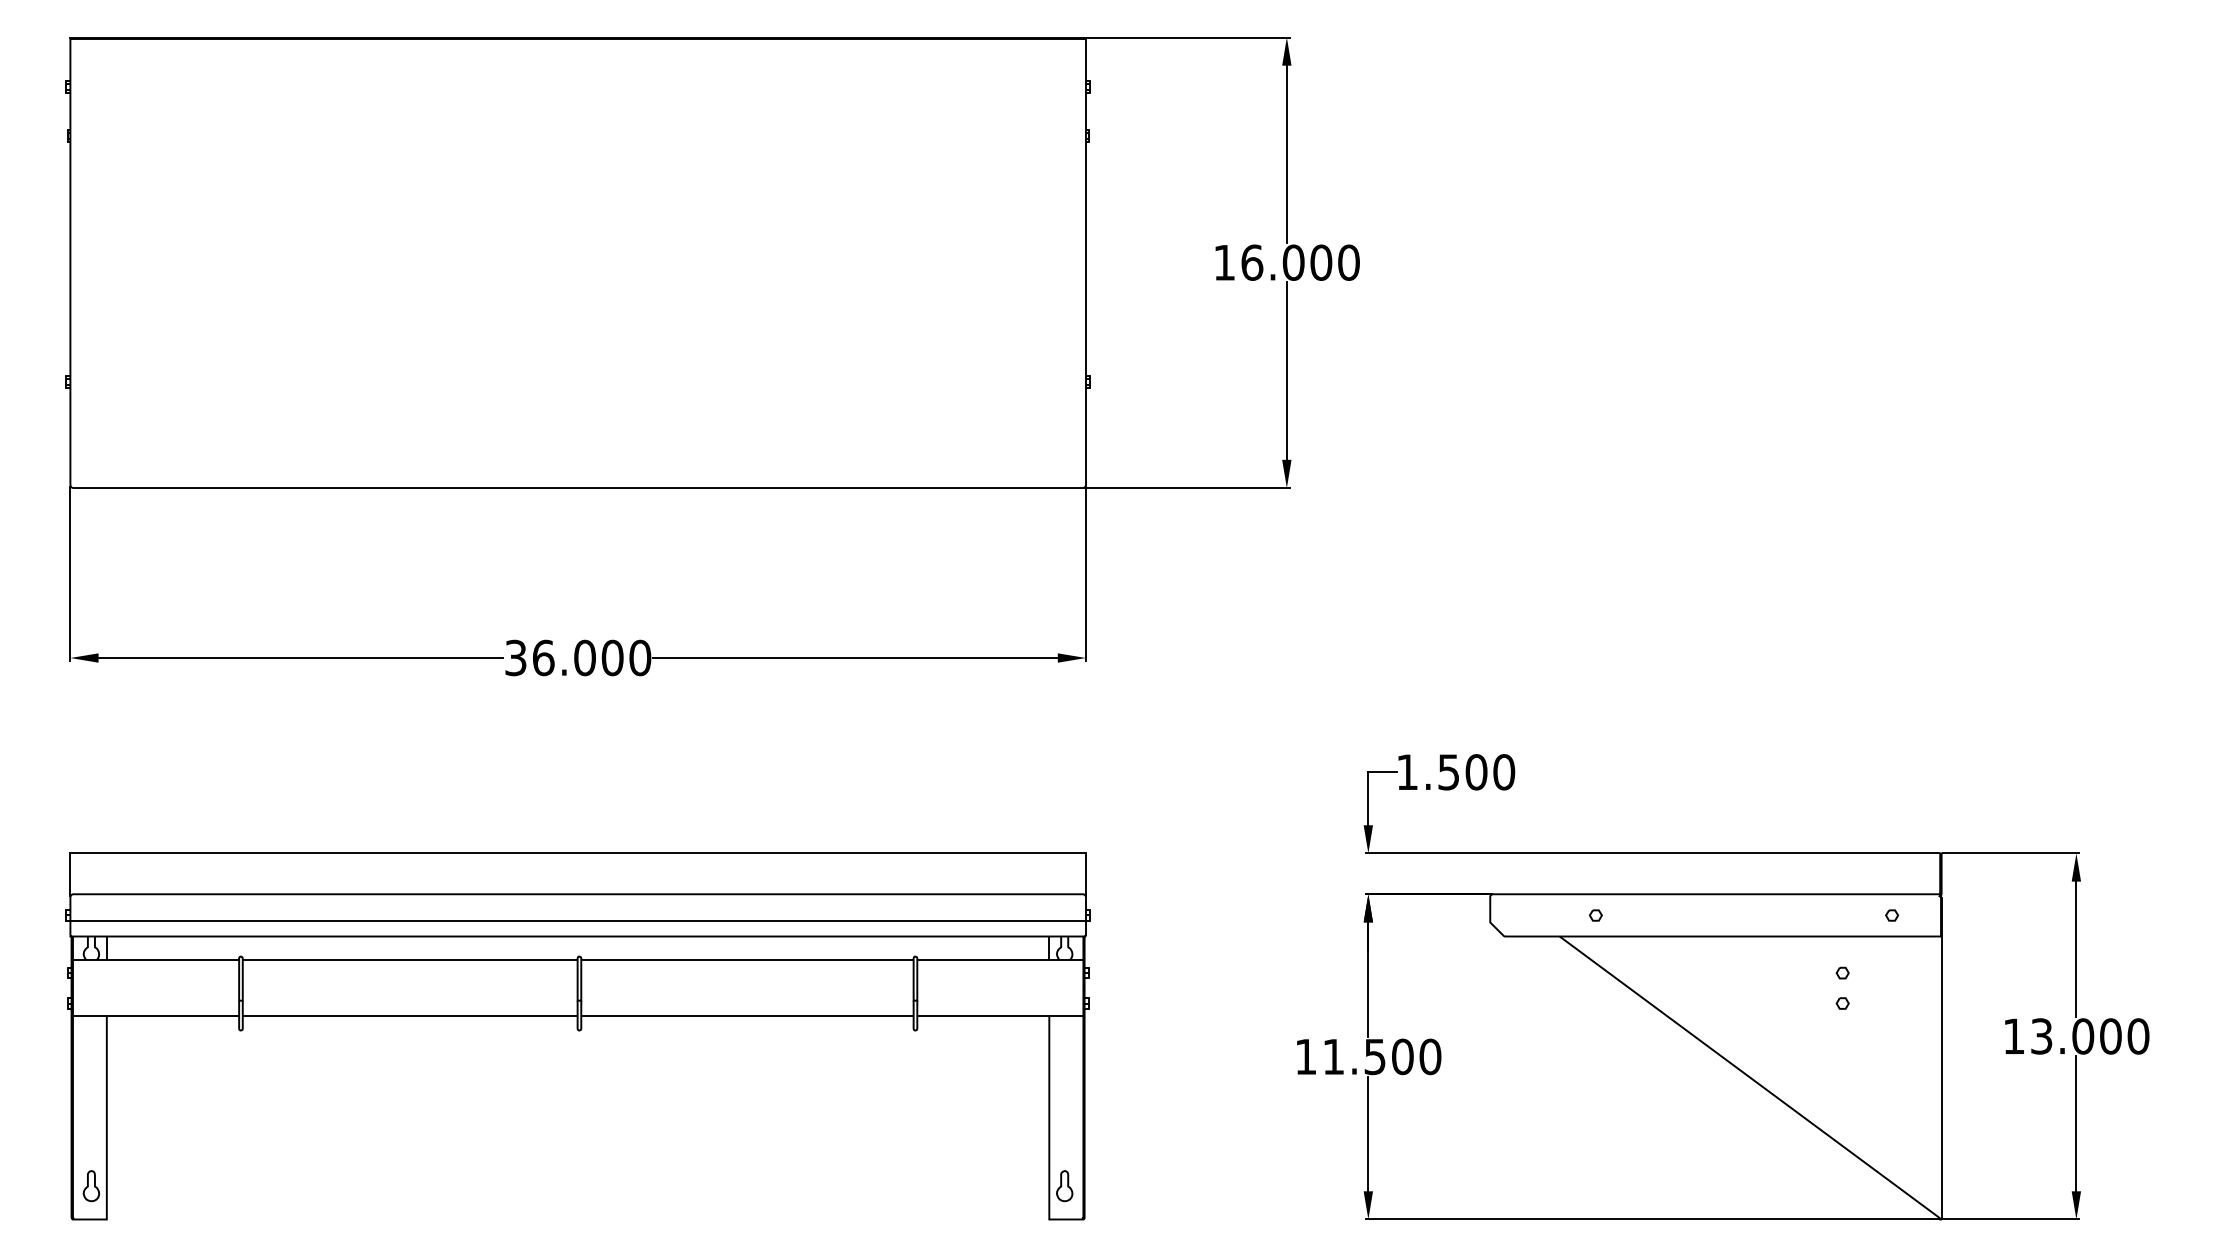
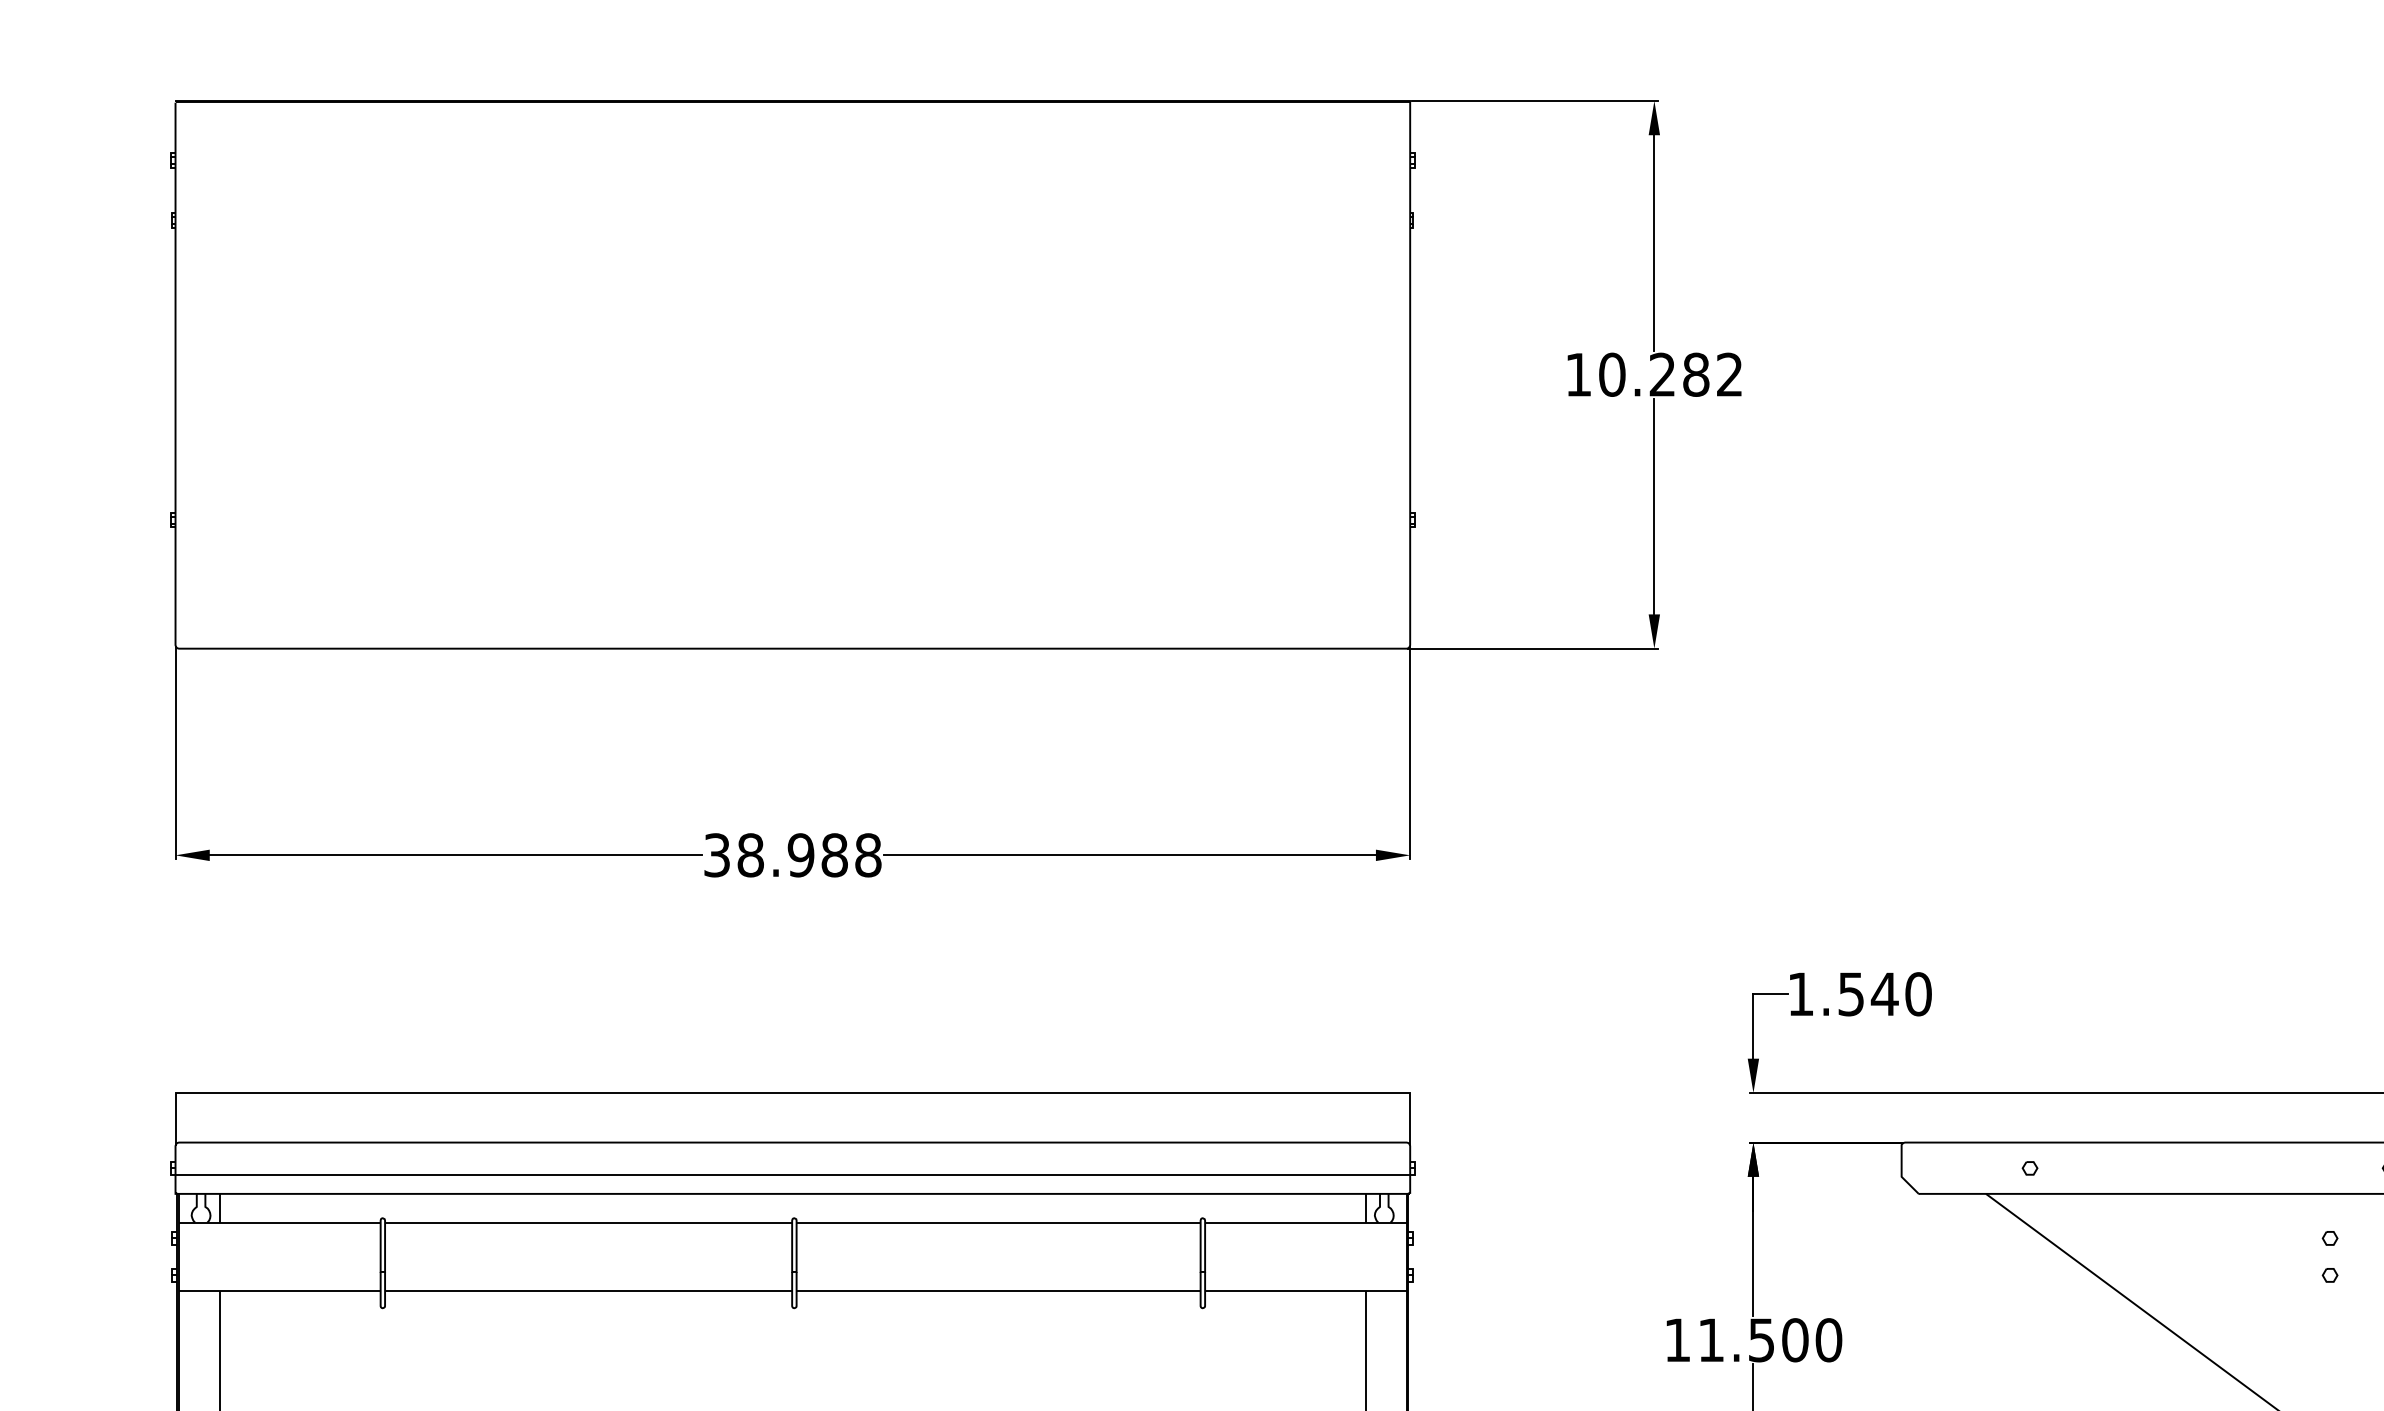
text: (1300, 262) -> (1670, 374), 16.000 -> 10.282
text: (591, 657) -> (809, 854), 36.000 -> 38.988
text: (1476, 772) -> (1884, 994), 1.500 -> 1.540

